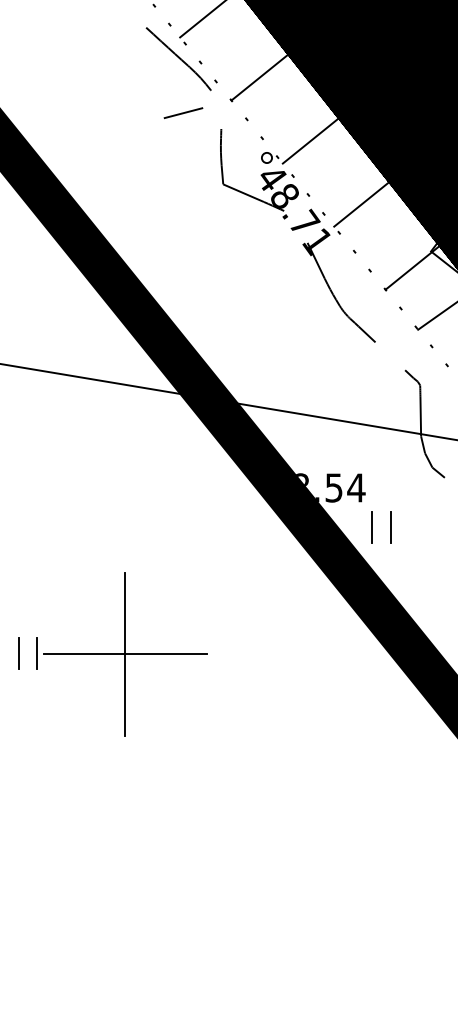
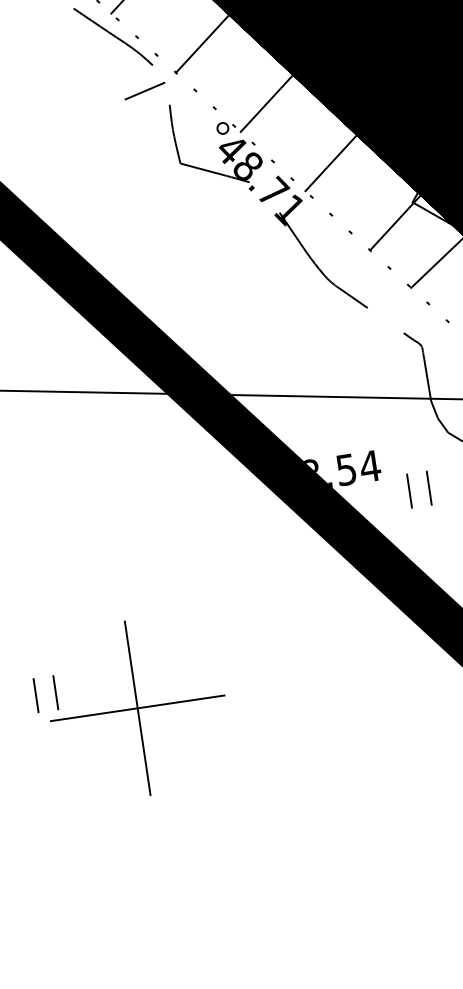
line: (183, 112) -> (144, 90), moved
part: (372, 527) -> (410, 491), moved
part: (125, 654) -> (138, 708), moved

